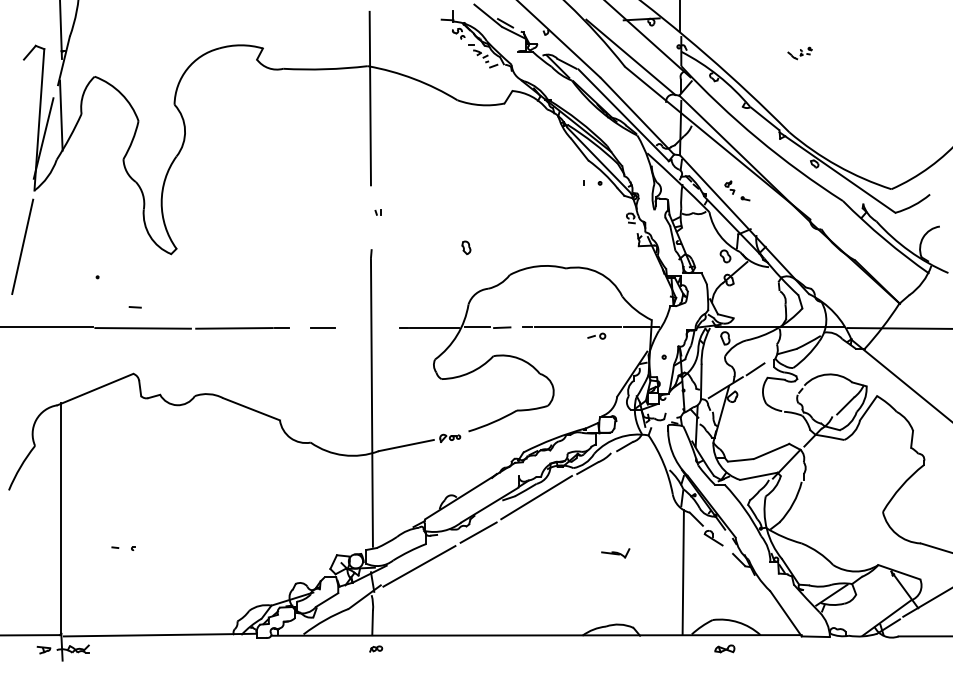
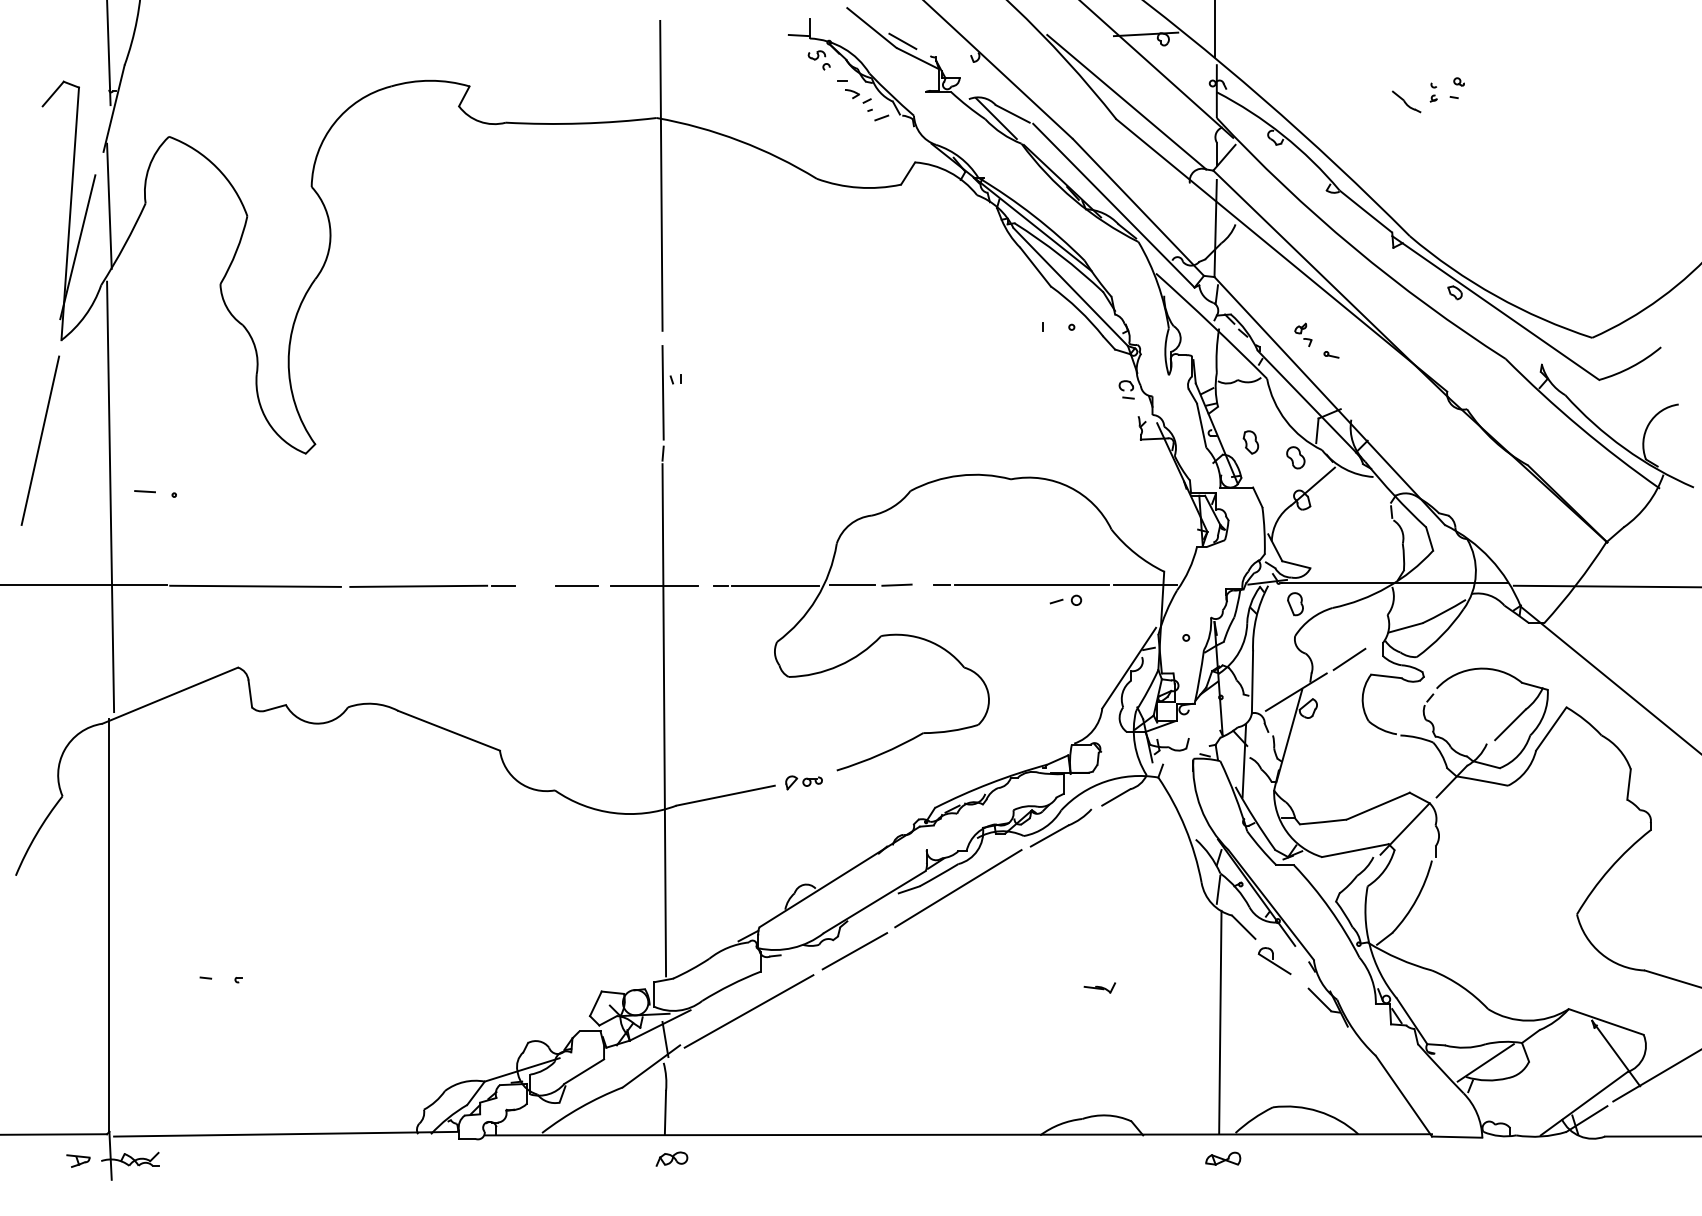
part: (799, 53) -> (1427, 95), size x1.67
line: (370, 219) -> (661, 391), added
part: (466, 247) -> (1251, 441), moved
line: (61, 277) -> (109, 495), added
line: (134, 307) -> (143, 491), moved
line: (366, 328) -> (654, 586), added
part: (615, 552) -> (1099, 986), size x0.62
part: (375, 648) -> (670, 1158), size x1.43
part: (724, 648) -> (1222, 1158), moved

